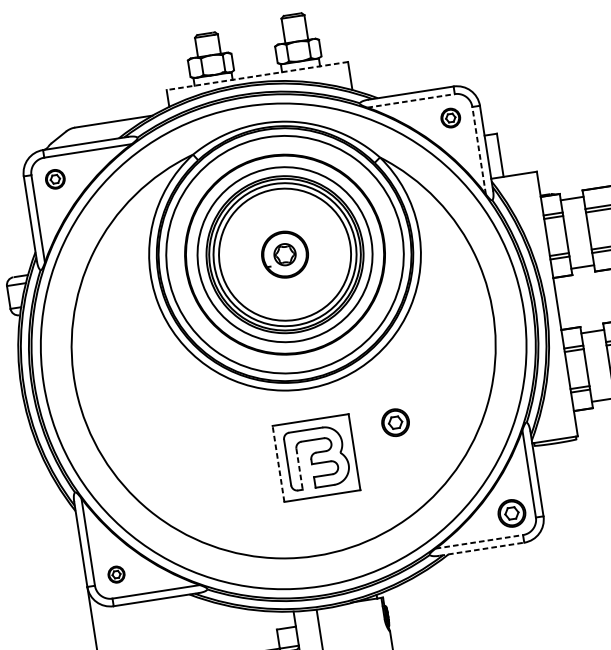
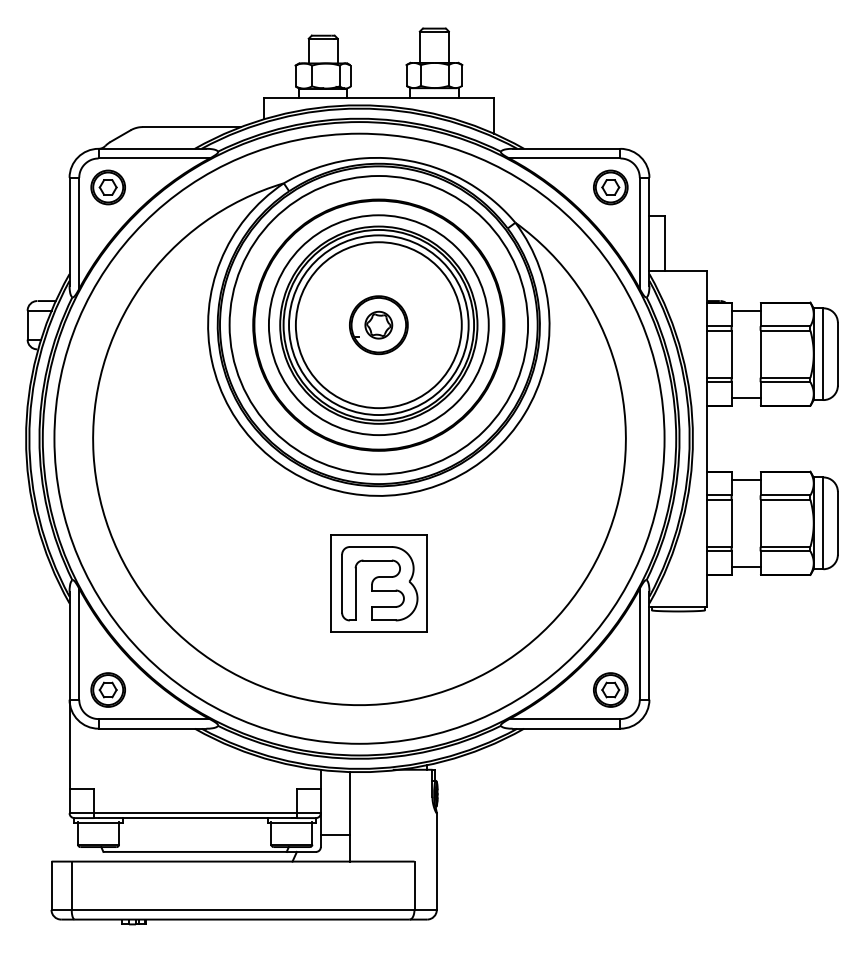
line: (257, 76) -> (378, 98), dashed -> solid
line: (410, 100) -> (564, 158), dashed -> solid
part: (450, 118) -> (610, 187), size x1.43
line: (478, 150) -> (639, 233), dashed -> solid
part: (54, 179) -> (107, 187), size x1.43
part: (395, 422) -> (483, 554), removed
line: (278, 463) -> (330, 583), dashed -> solid
line: (299, 469) -> (355, 594), dashed -> solid
line: (479, 542) -> (564, 719), dashed -> solid
line: (481, 549) -> (566, 728), dashed -> solid
part: (115, 574) -> (107, 689), size x1.67

